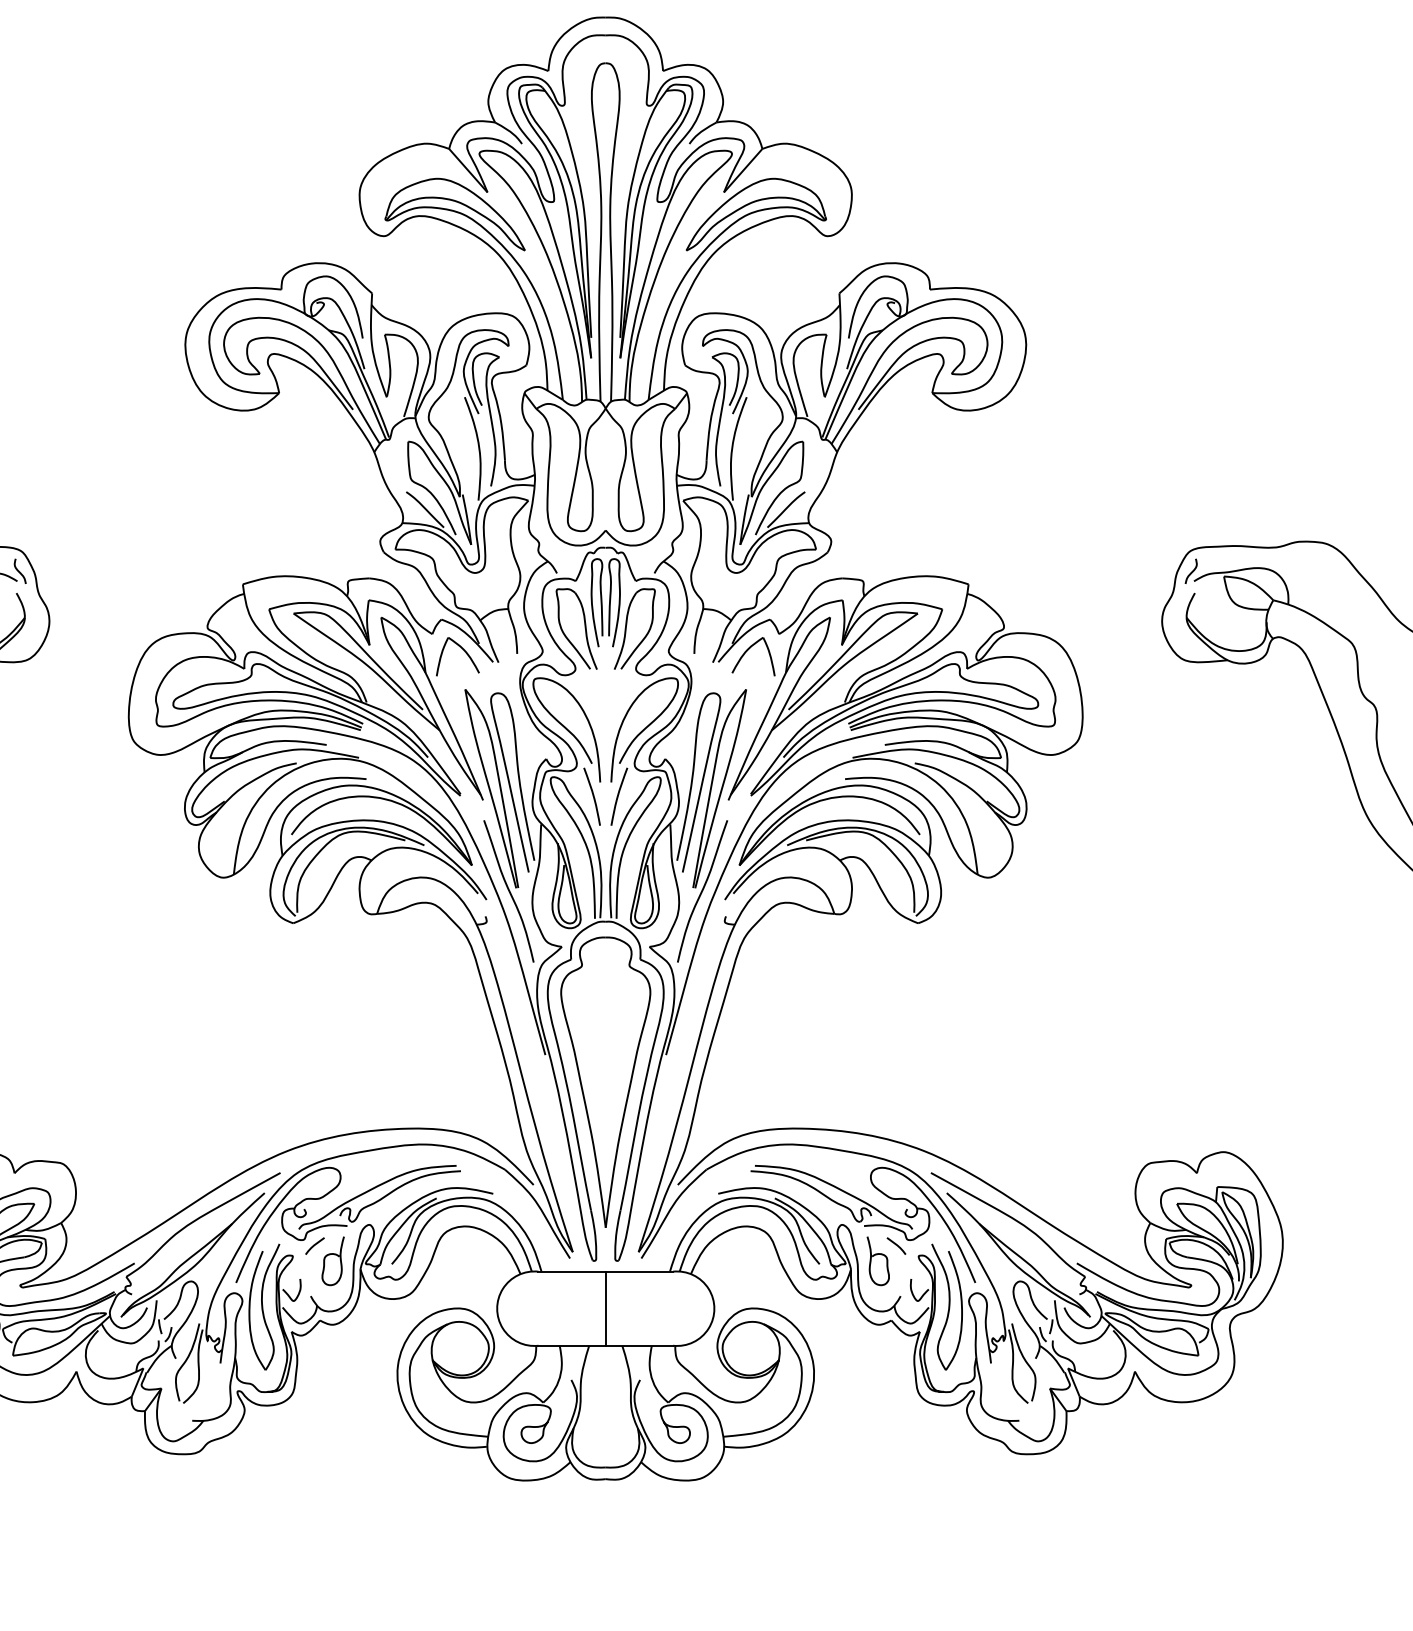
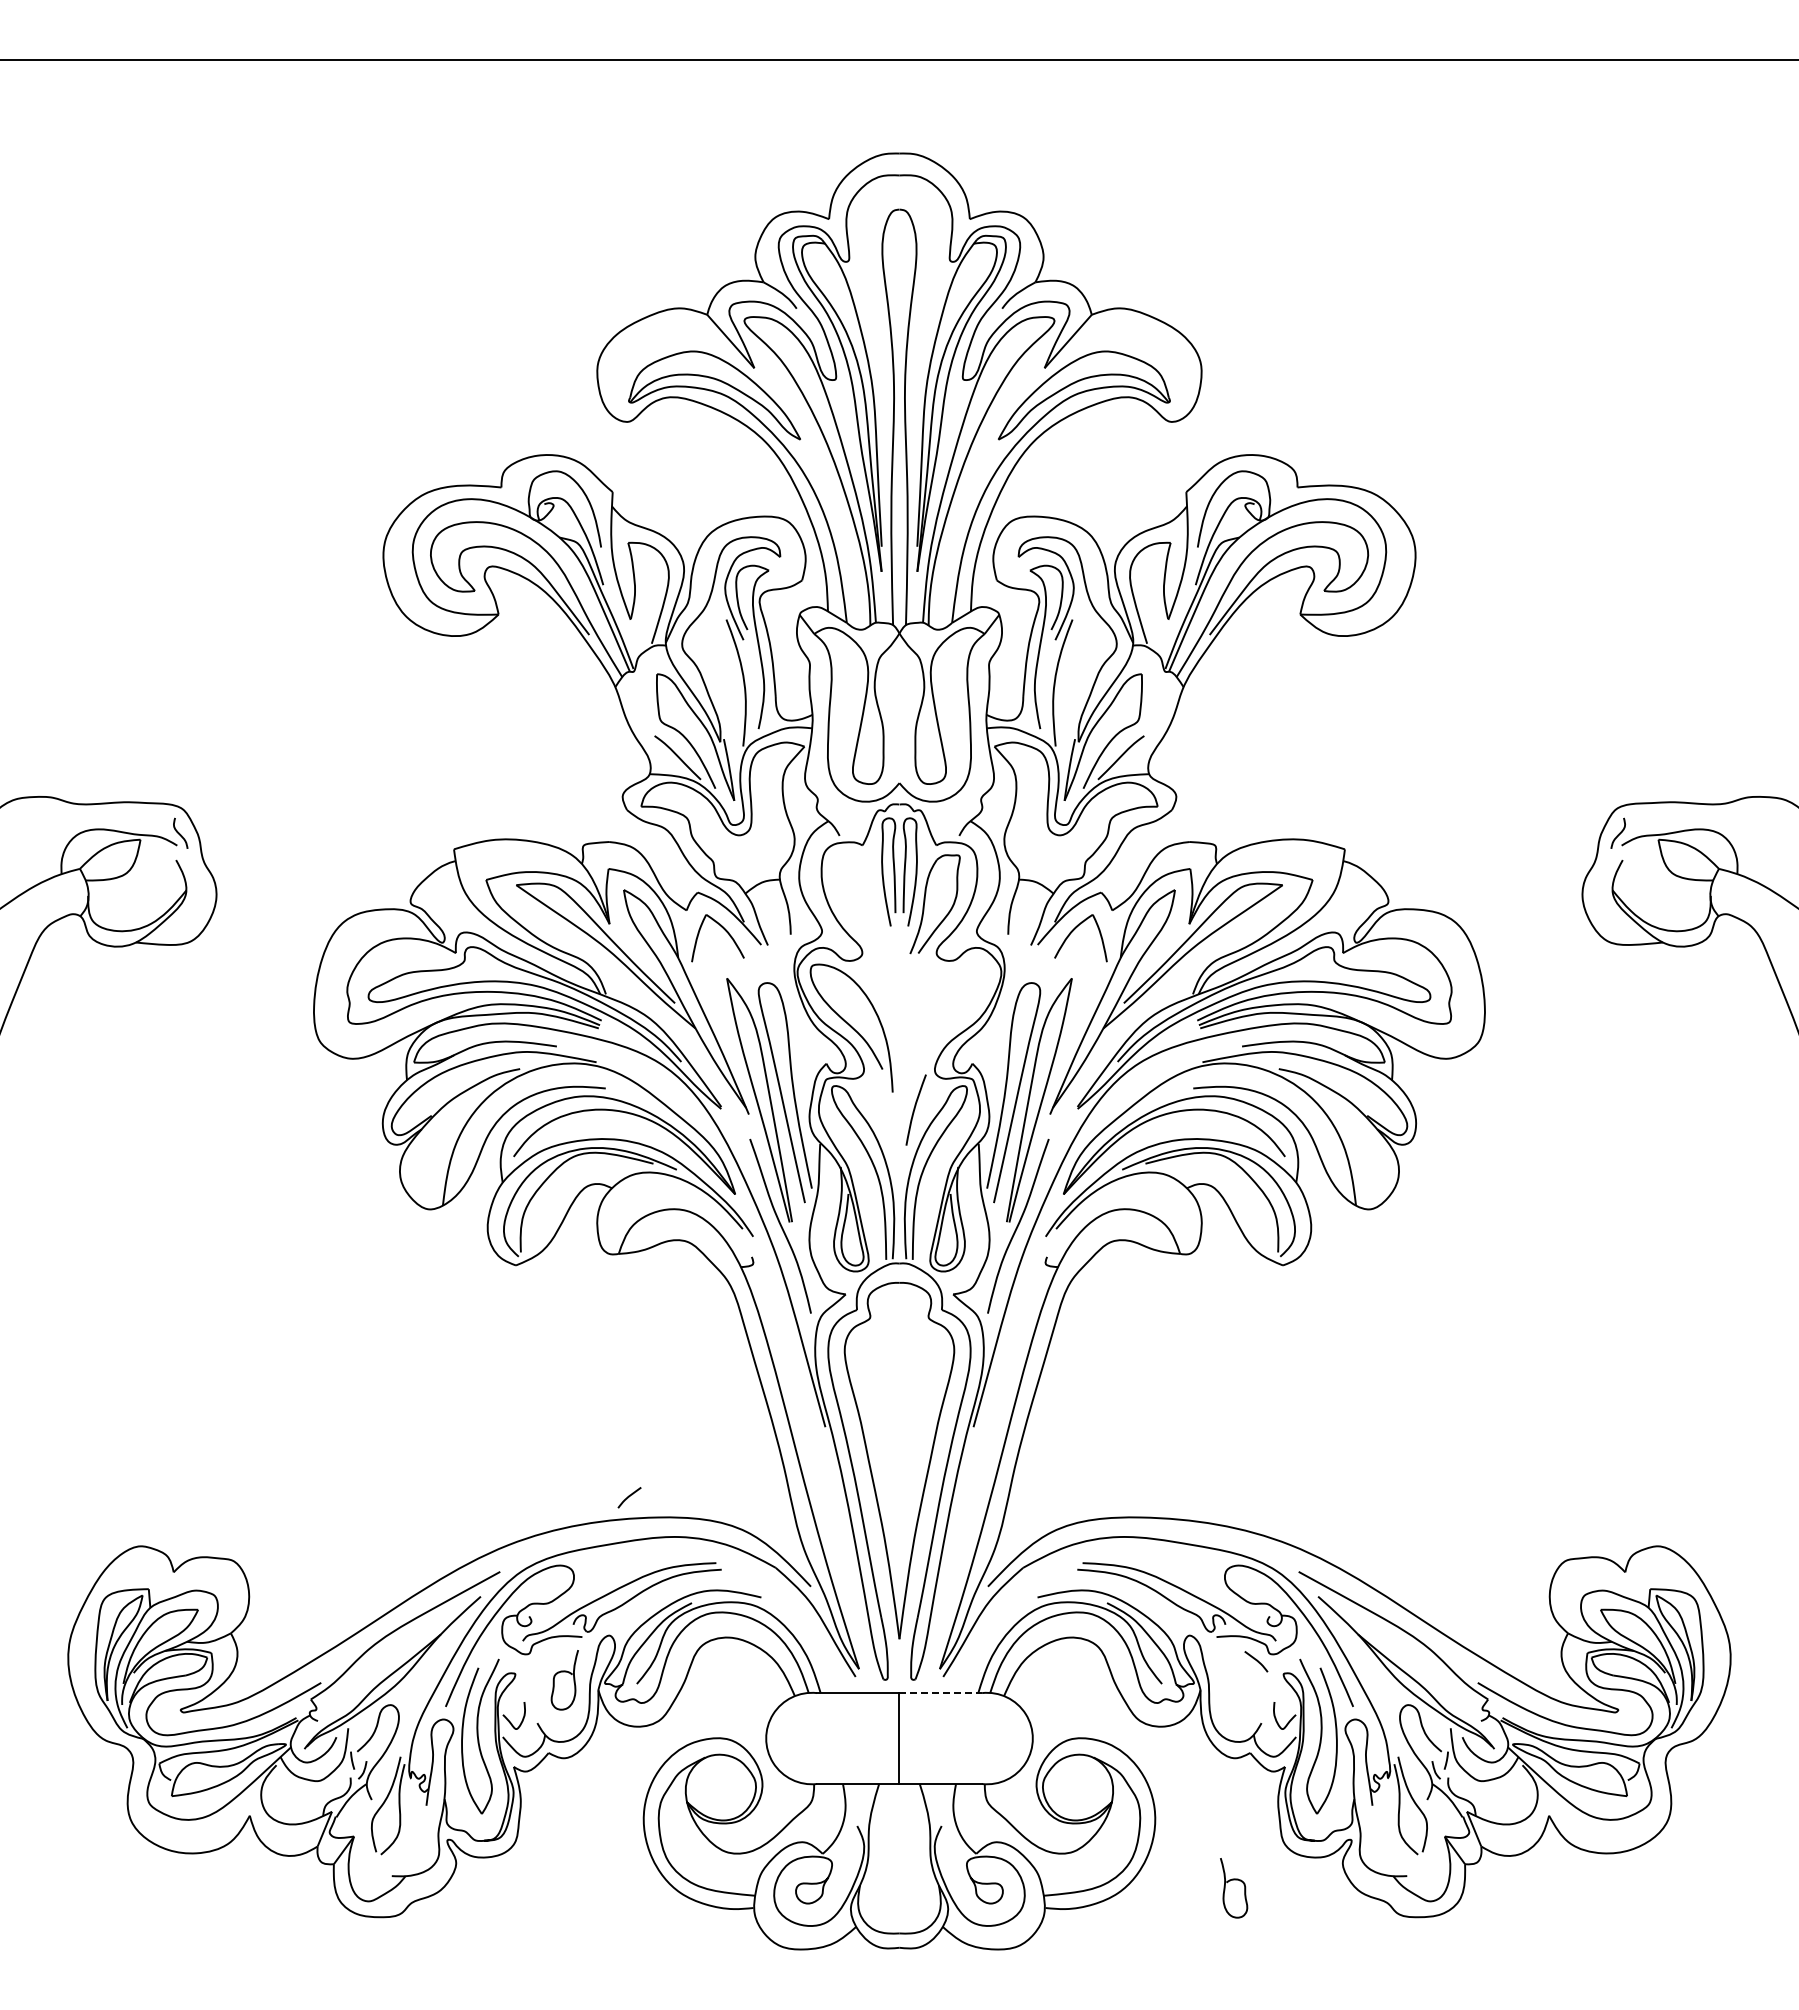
part: (584, 626) -> (873, 901), removed
curve: (644, 729) -> (947, 1027), removed
curve: (592, 796) -> (883, 1109), removed
curve: (314, 1245) -> (629, 1497), moved
curve: (878, 1254) -> (1234, 1880), moved
line: (639, 1272) -> (941, 1693), solid -> dashed

